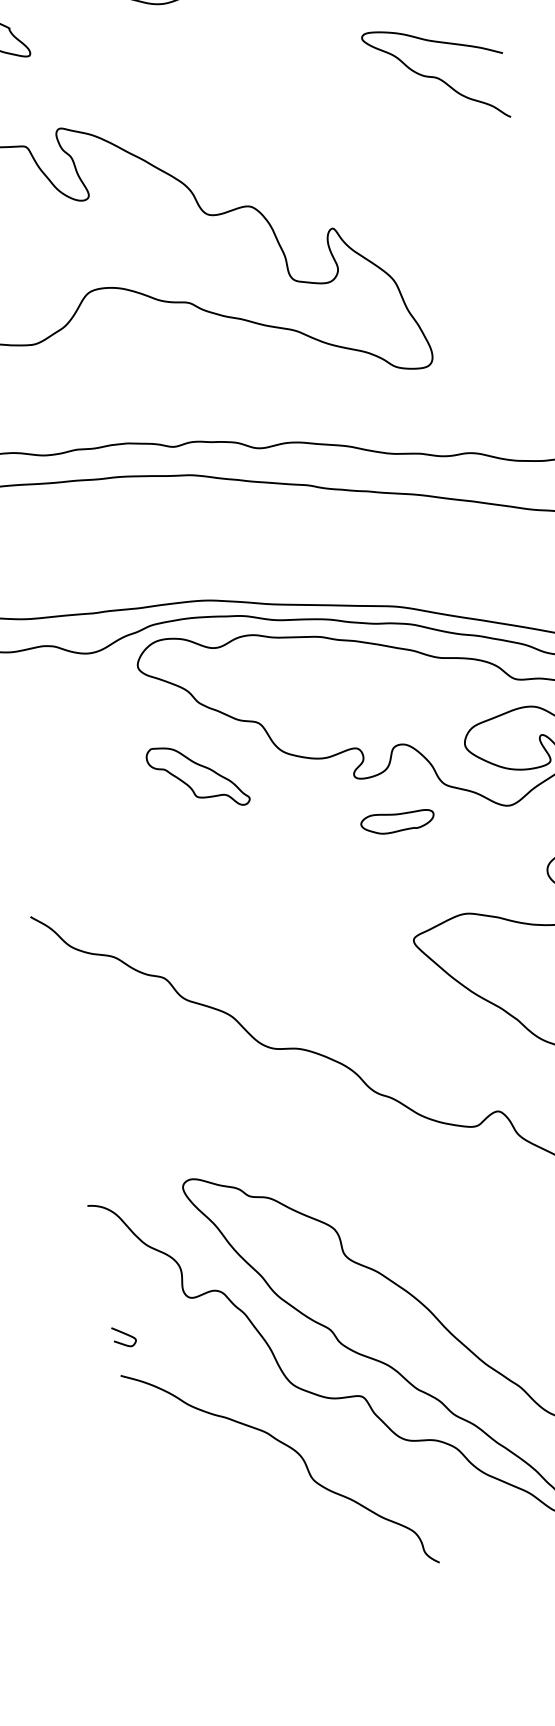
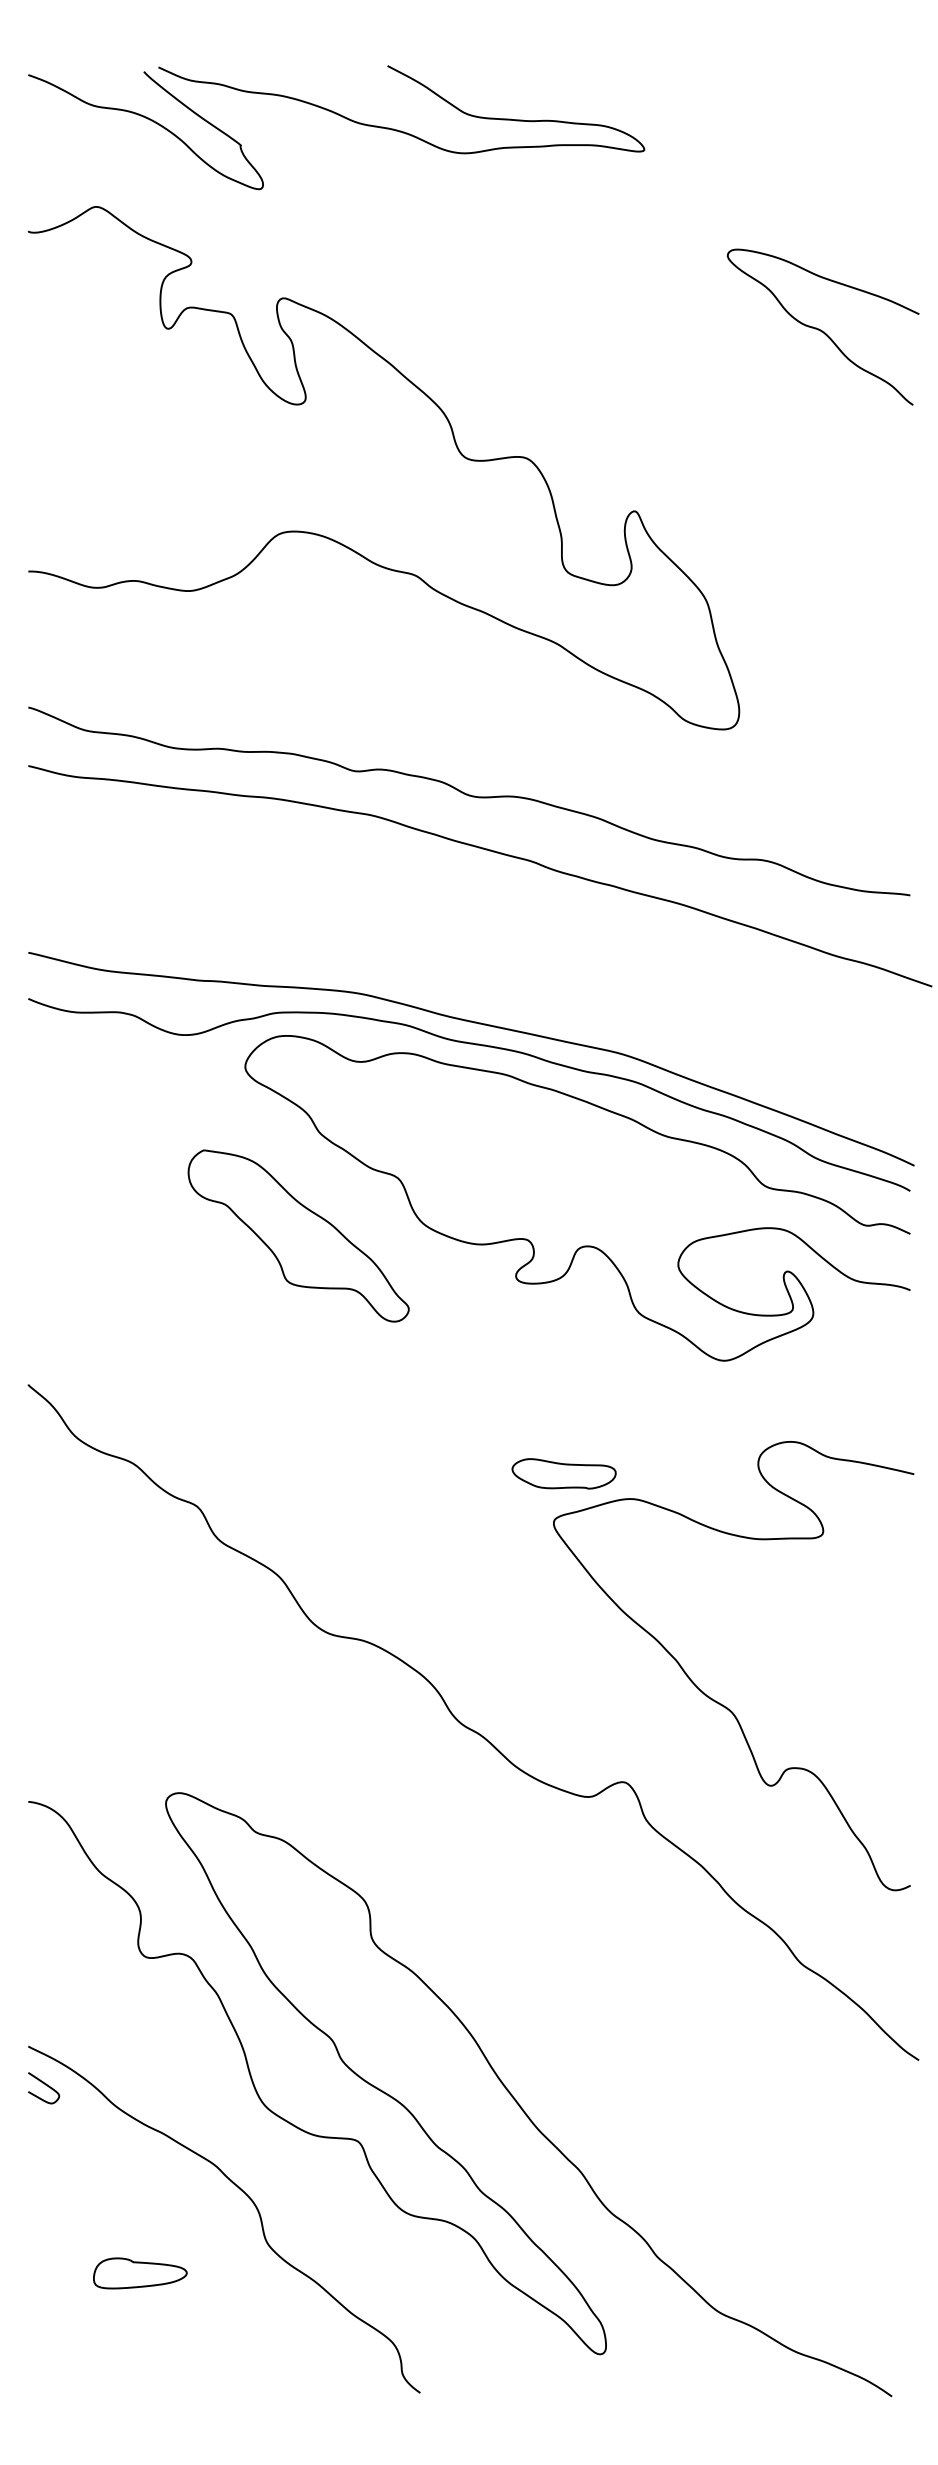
part: (197, 776) -> (298, 1235), size x1.67
part: (397, 820) -> (563, 1473), moved
curve: (124, 1334) -> (45, 2085), moved
part: (229, 1517) -> (140, 2273), added

